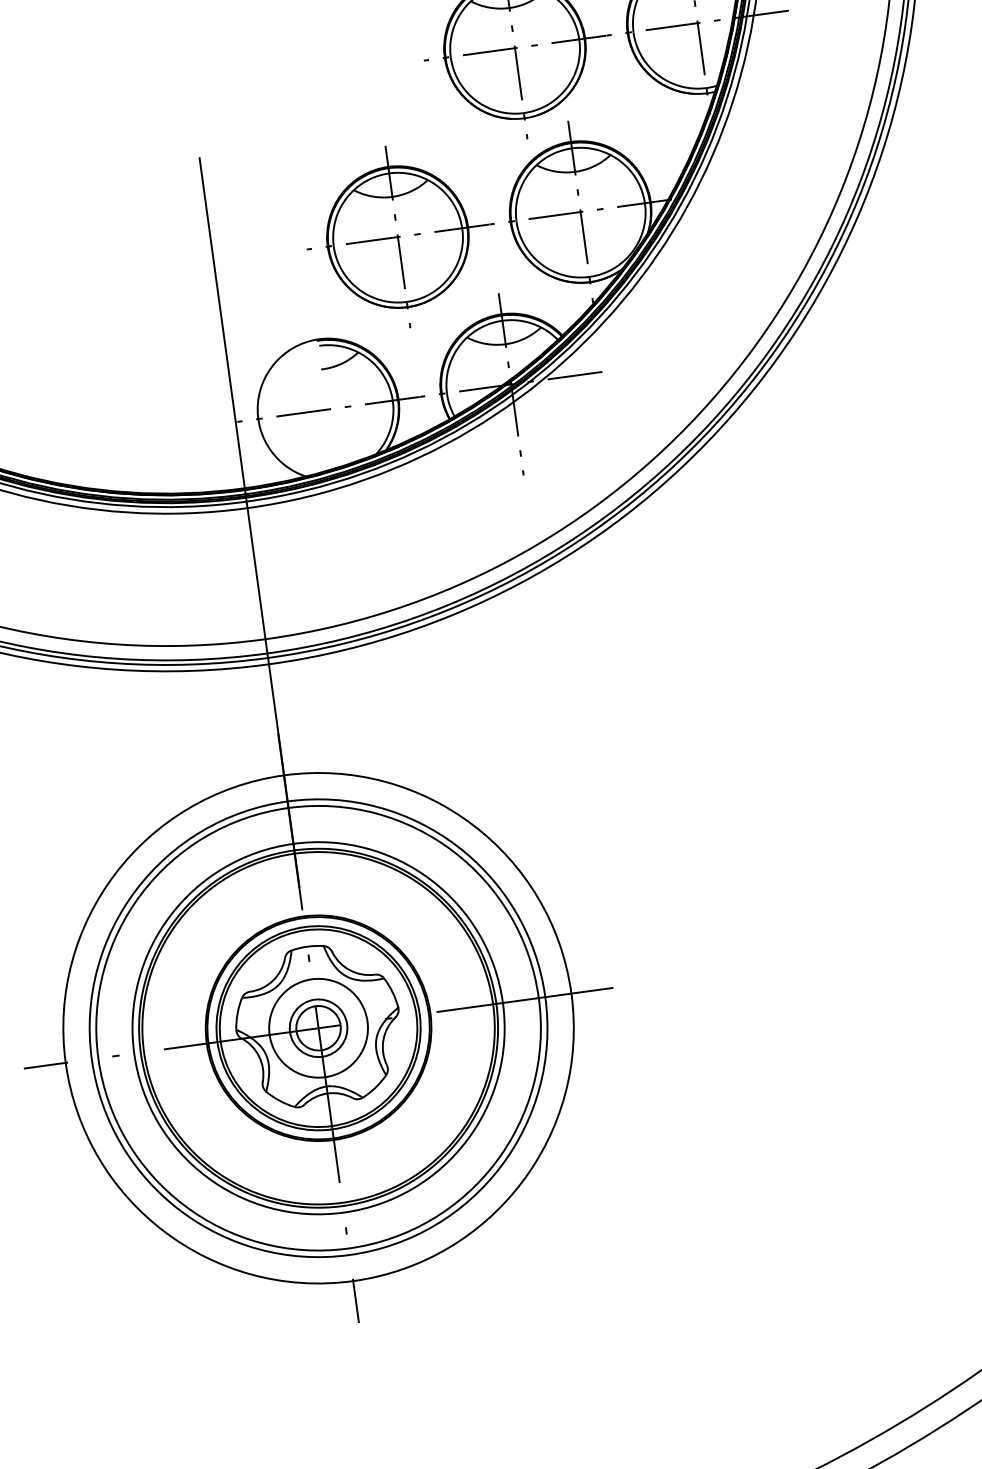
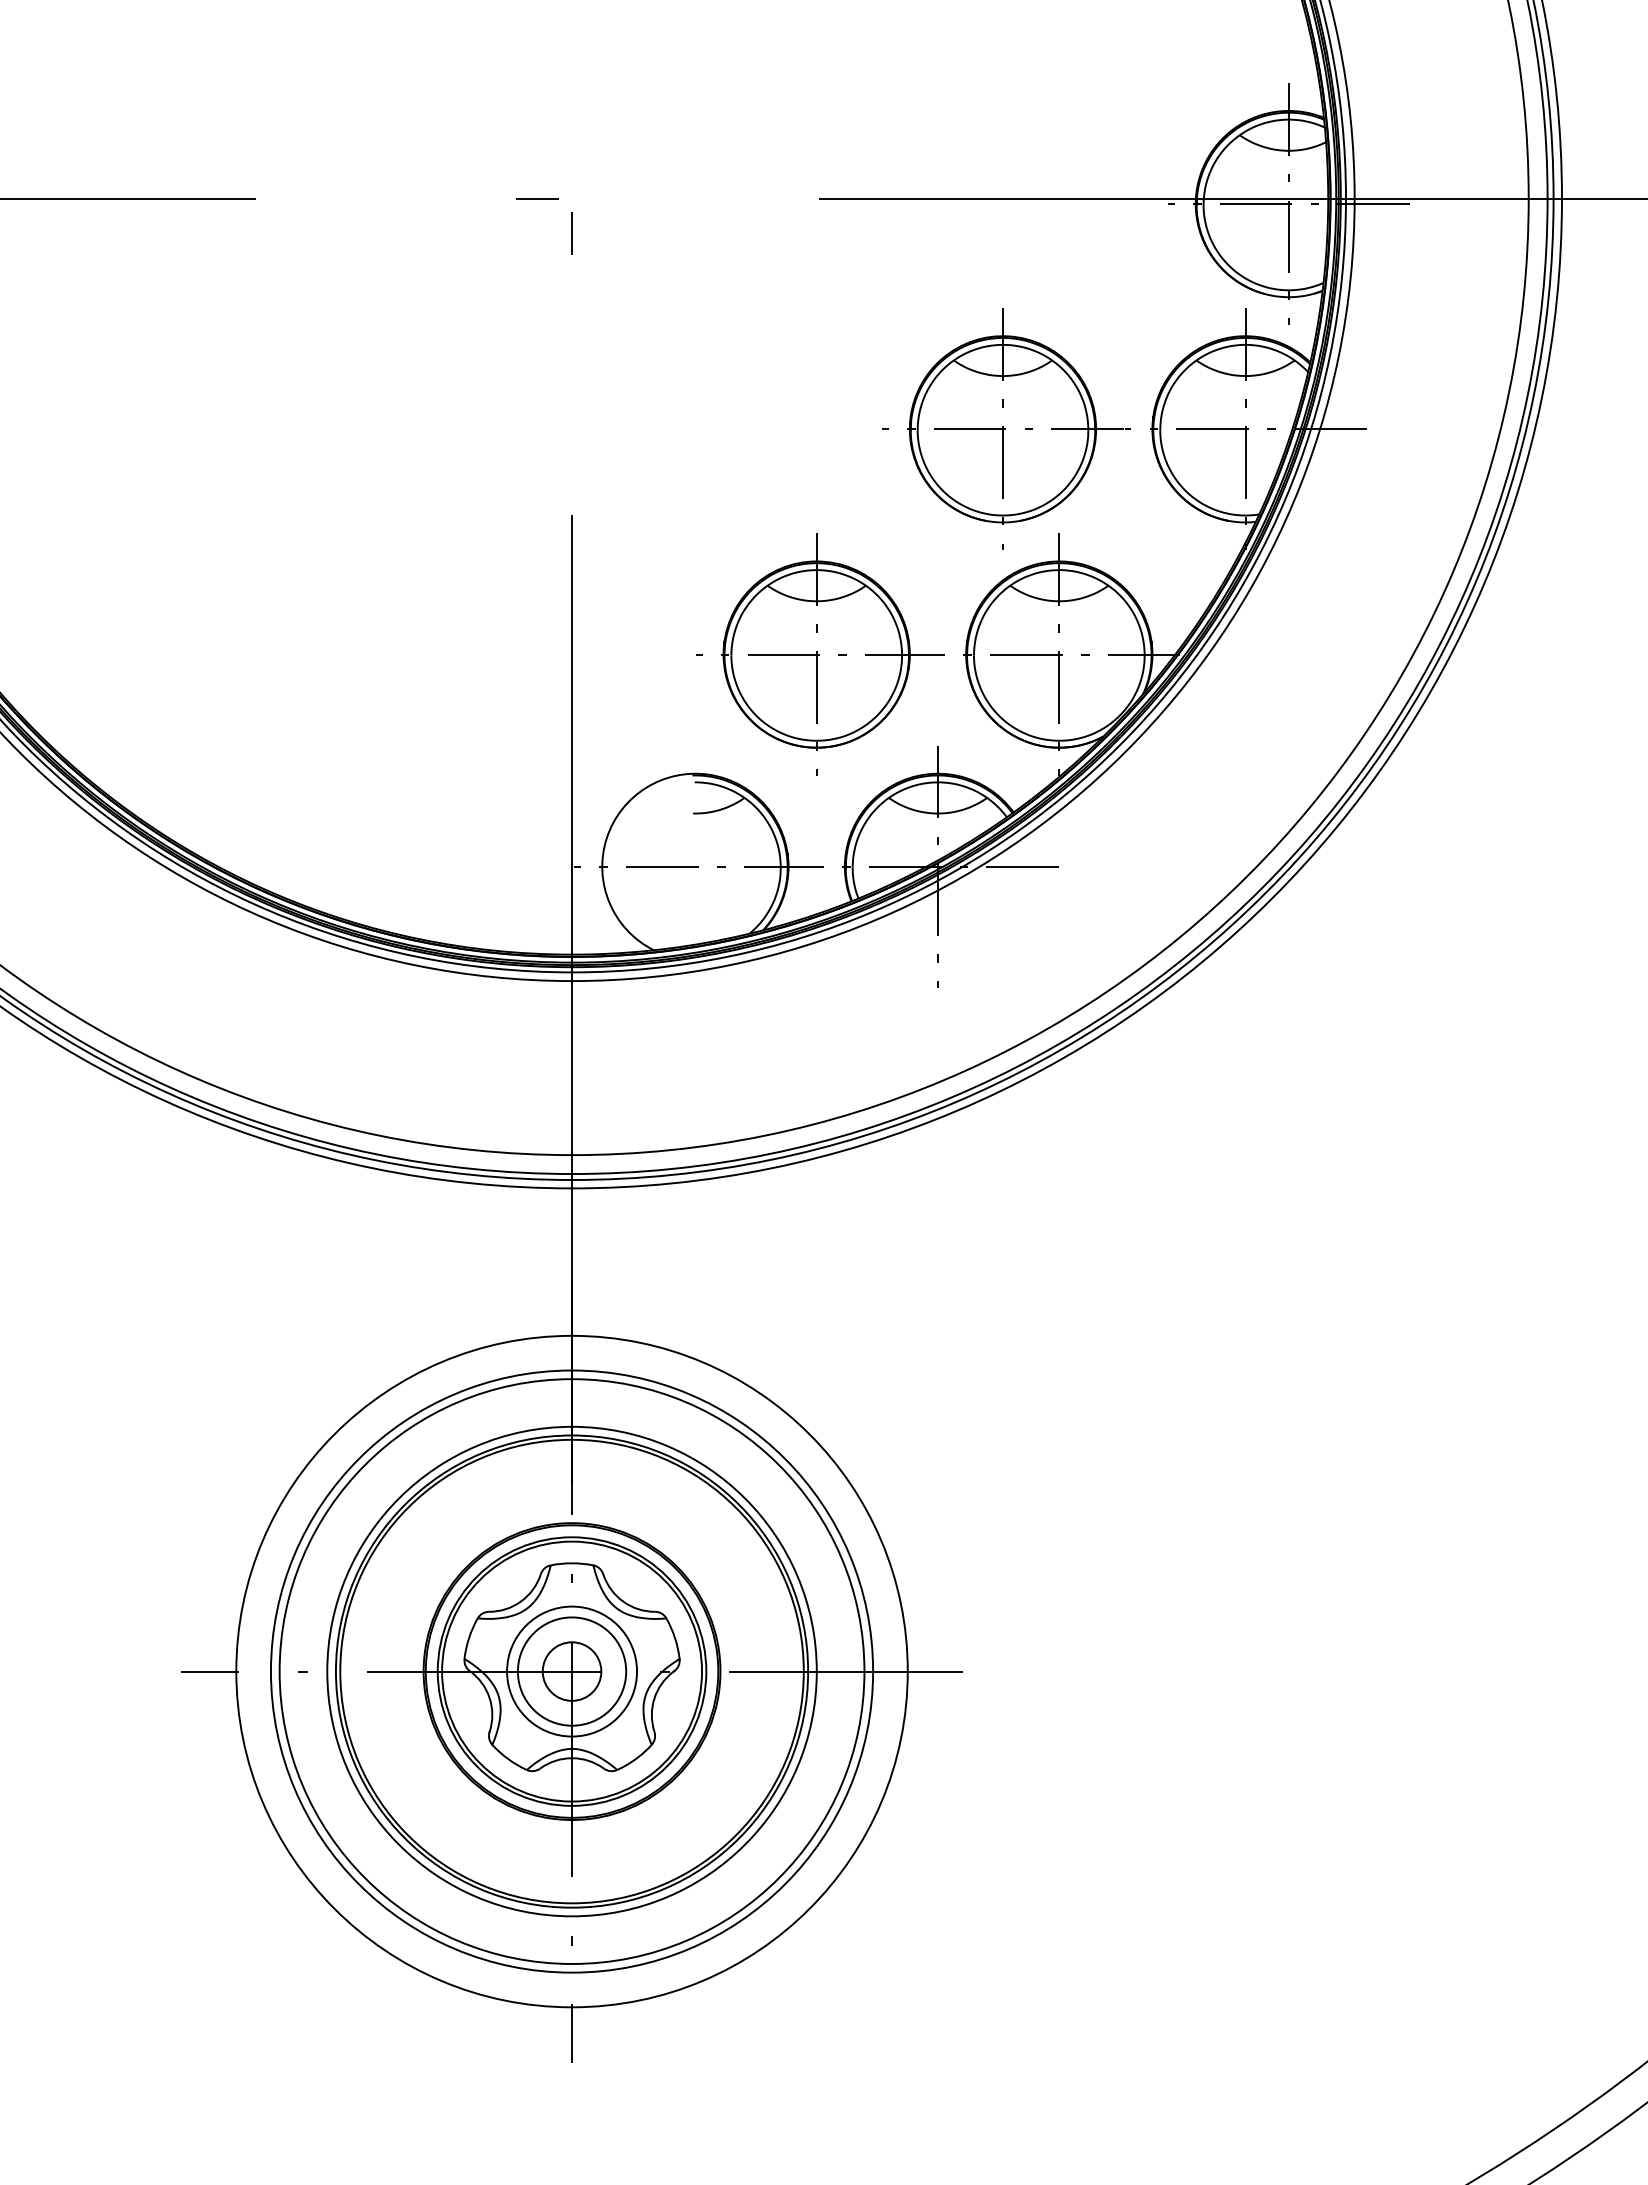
circle: (318, 1028) -> (571, 1671), size x1.43

